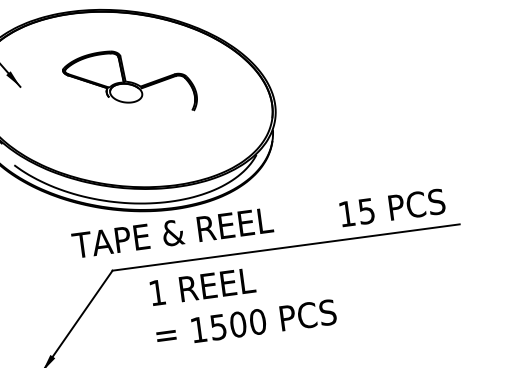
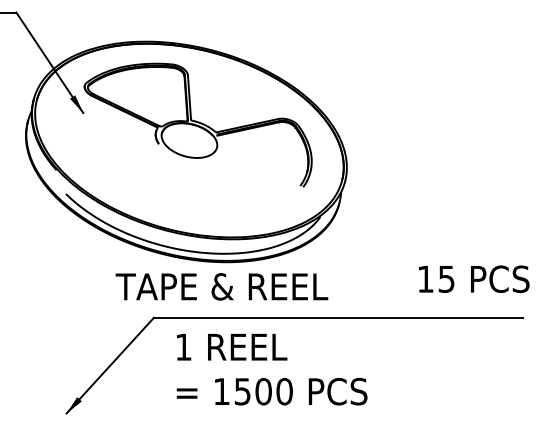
part: (129, 83) -> (197, 124), size x1.67
text: (392, 207) -> (474, 278), moved
text: (242, 302) -> (271, 369), moved

